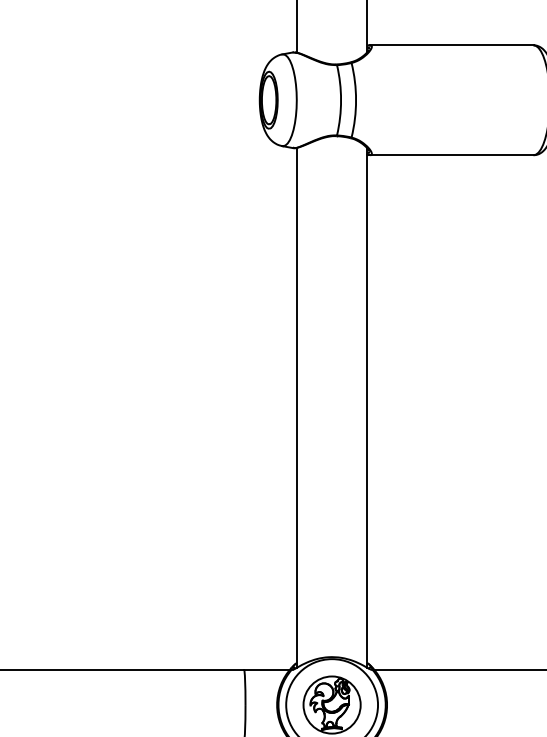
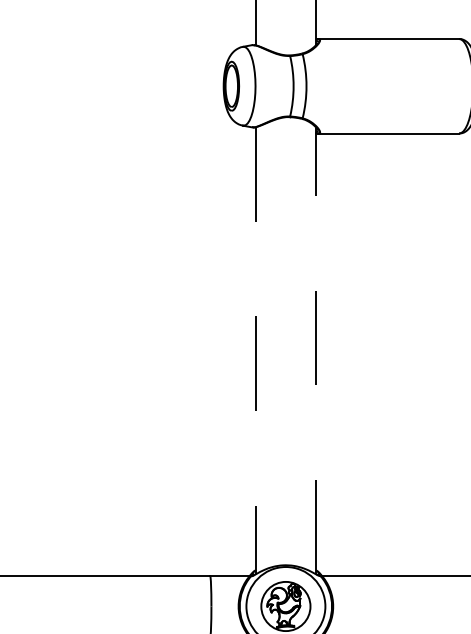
line: (296, 407) -> (255, 350), solid -> dashed
line: (367, 408) -> (316, 351), solid -> dashed

